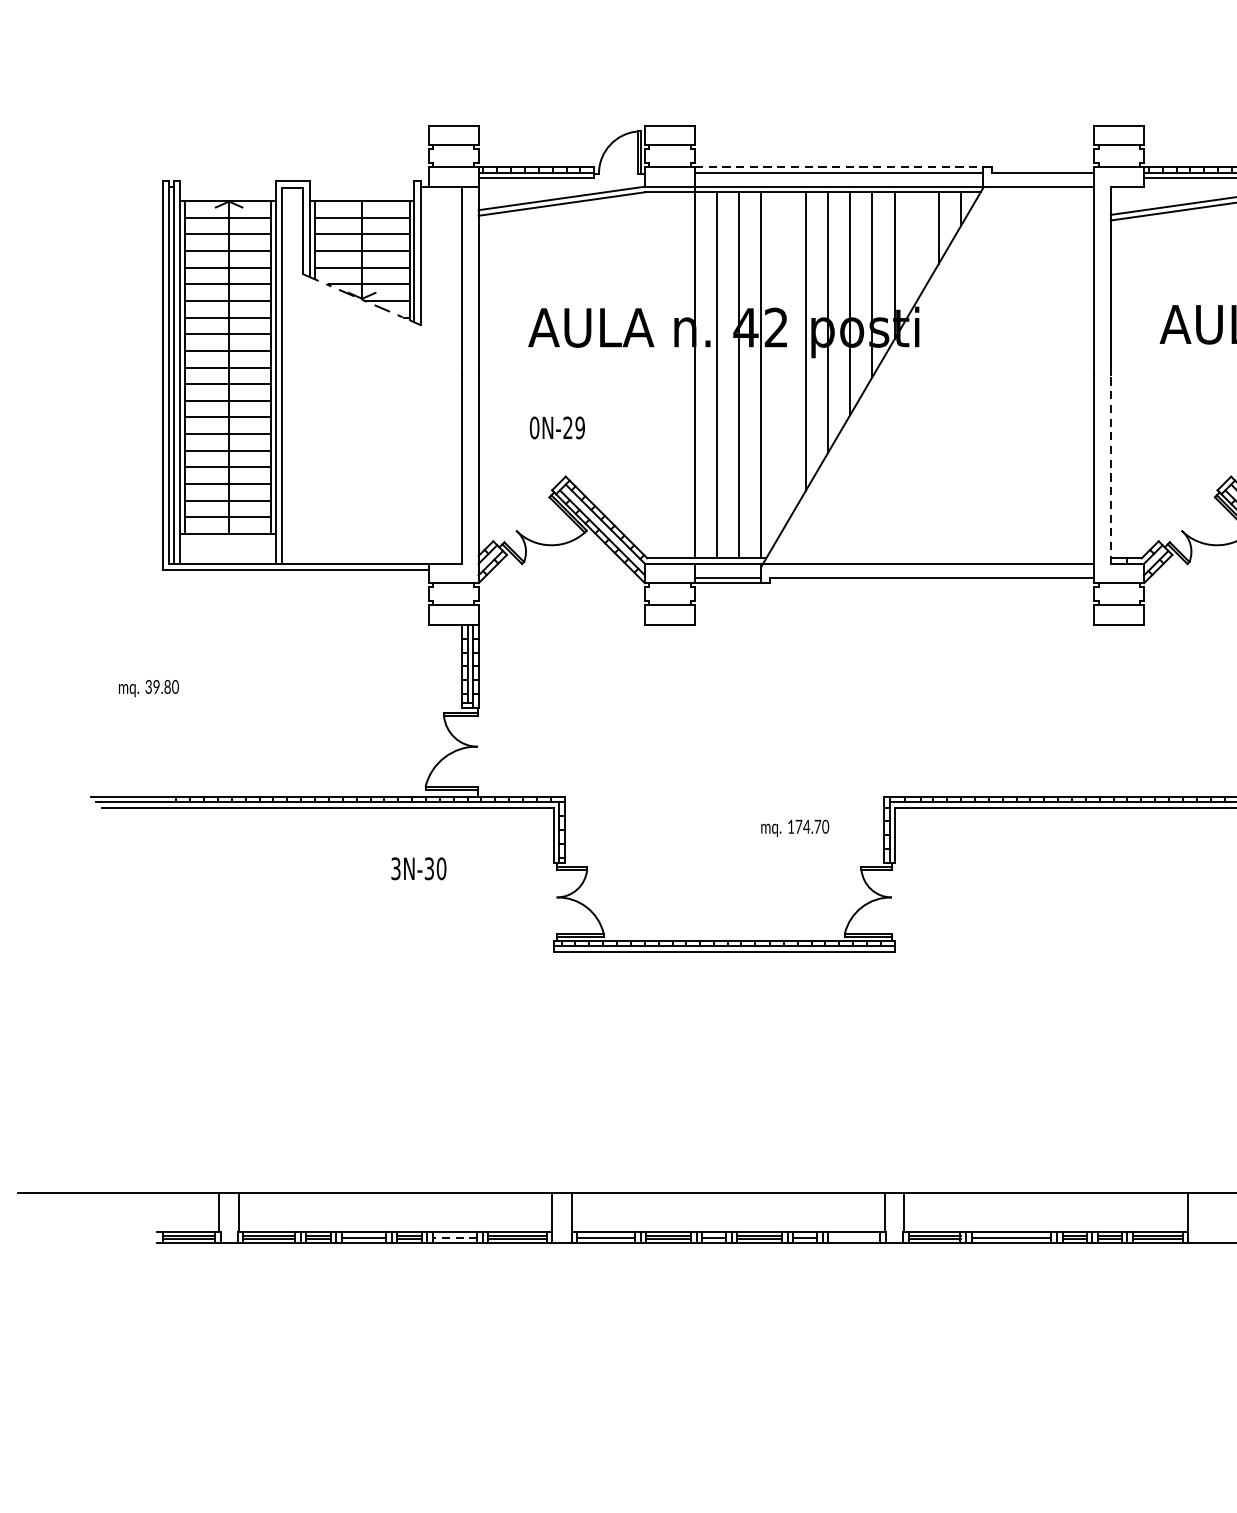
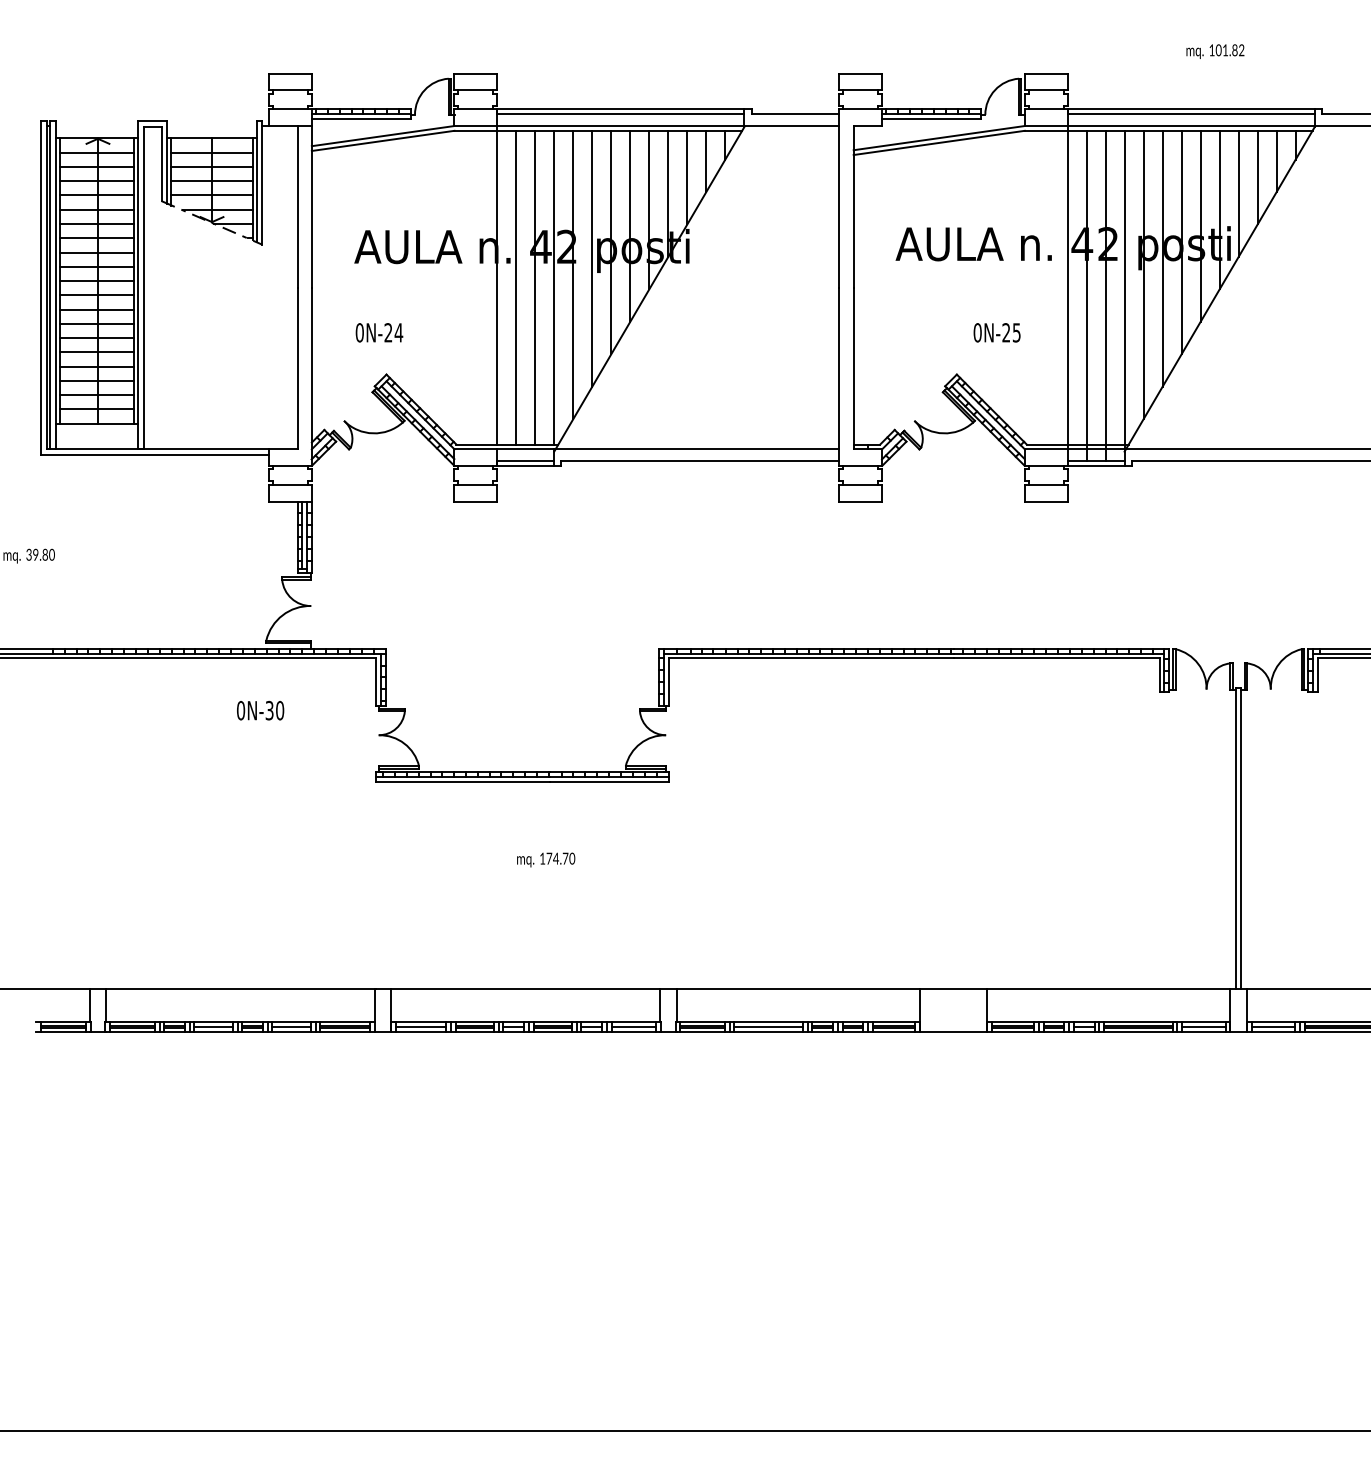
line: (838, 167) -> (620, 109), dashed -> solid
line: (916, 246) -> (687, 177), added
line: (783, 359) -> (573, 274), added
text: (579, 427) -> (398, 332), 0N-29 -> 0N-24
line: (1110, 469) -> (853, 368), dashed -> solid
text: (795, 827) -> (546, 859), moved
text: (396, 868) -> (241, 710), 3N-30 -> 0N-30
line: (454, 1237) -> (291, 1026), dashed -> solid
line: (853, 1237) -> (633, 1026), added

